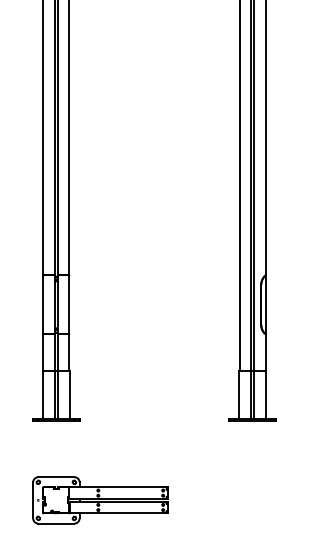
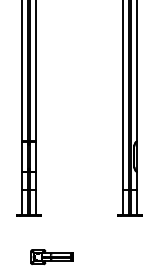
part: (100, 499) -> (51, 256), size x0.6

